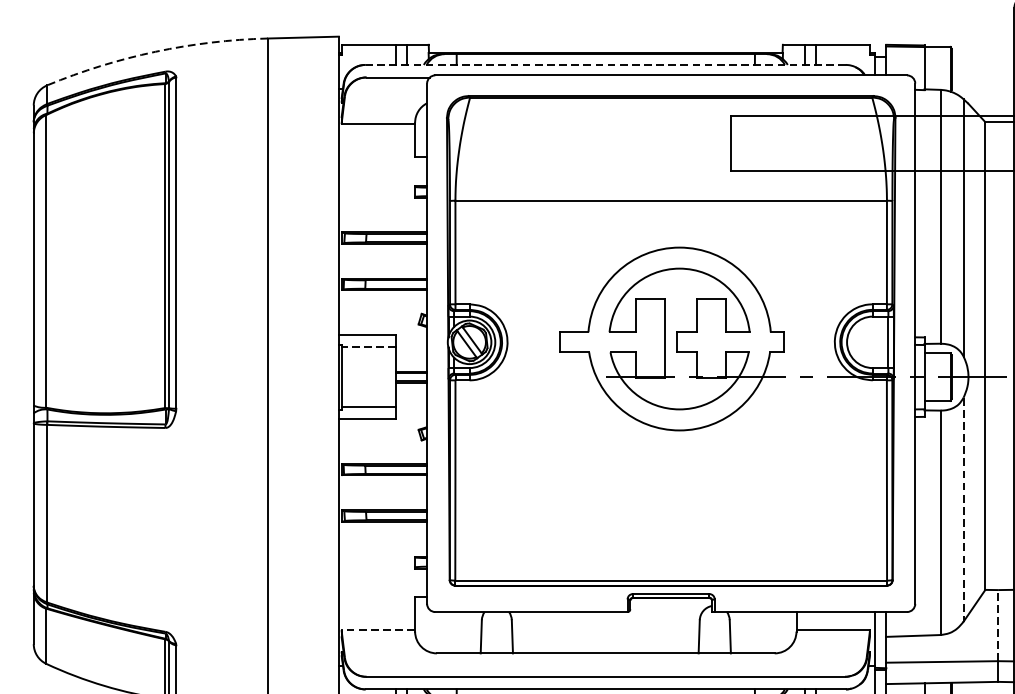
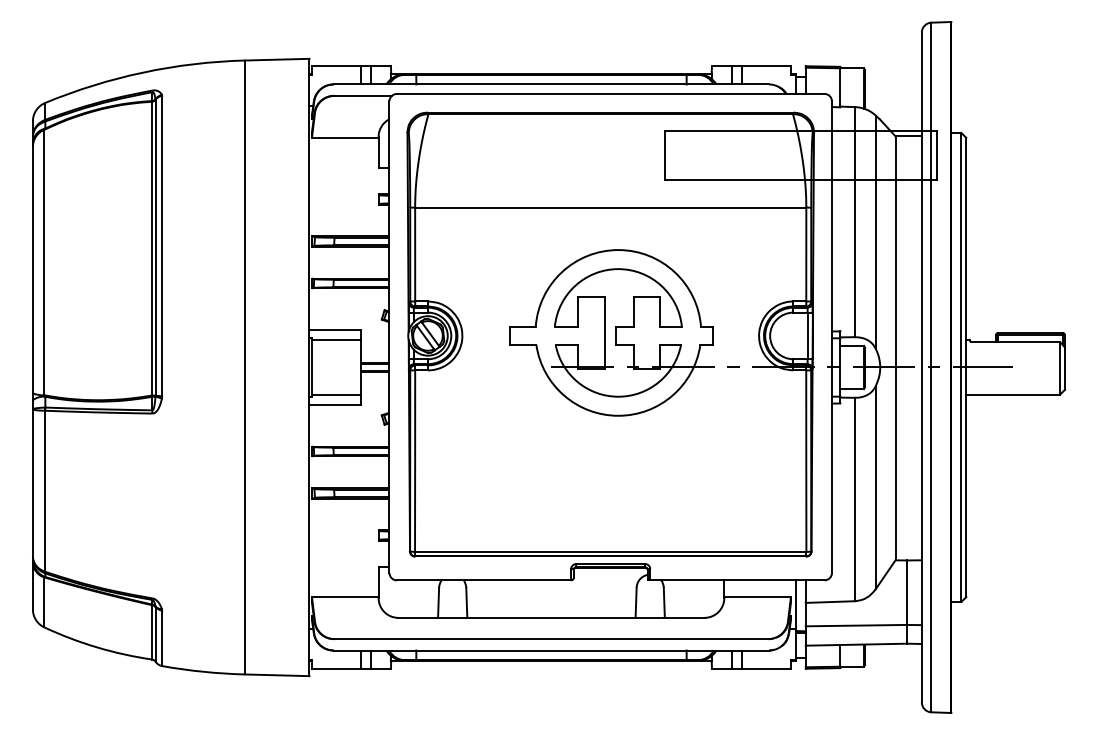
arc: (155, 51) -> (143, 72), dashed -> solid
line: (605, 64) -> (551, 84), dashed -> solid
line: (368, 347) -> (336, 340), dashed -> solid
line: (963, 510) -> (875, 488), dashed -> solid
line: (998, 625) -> (907, 592), dashed -> solid
line: (377, 629) -> (344, 596), dashed -> solid

